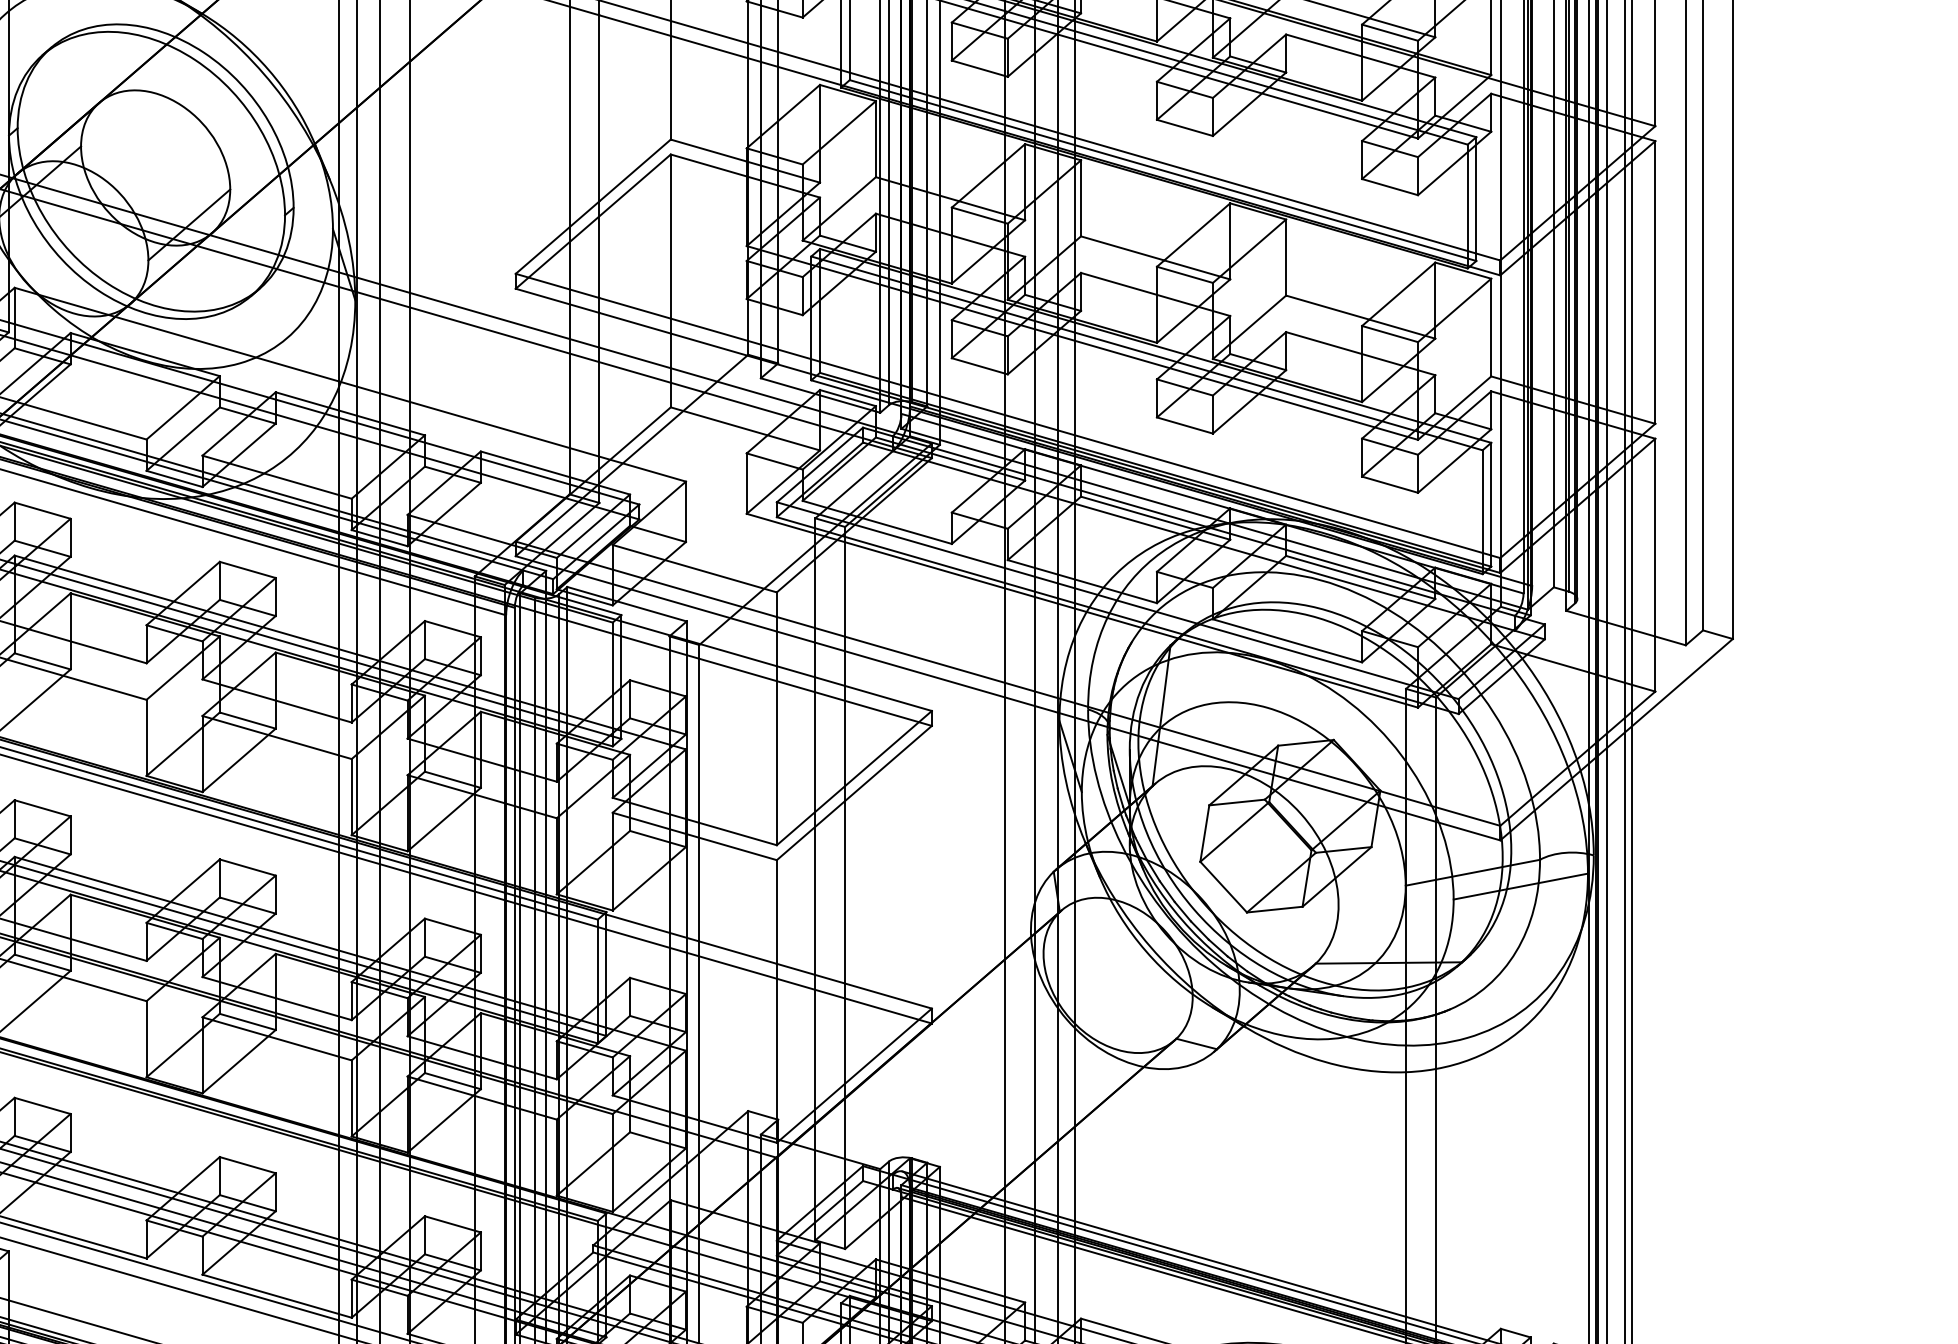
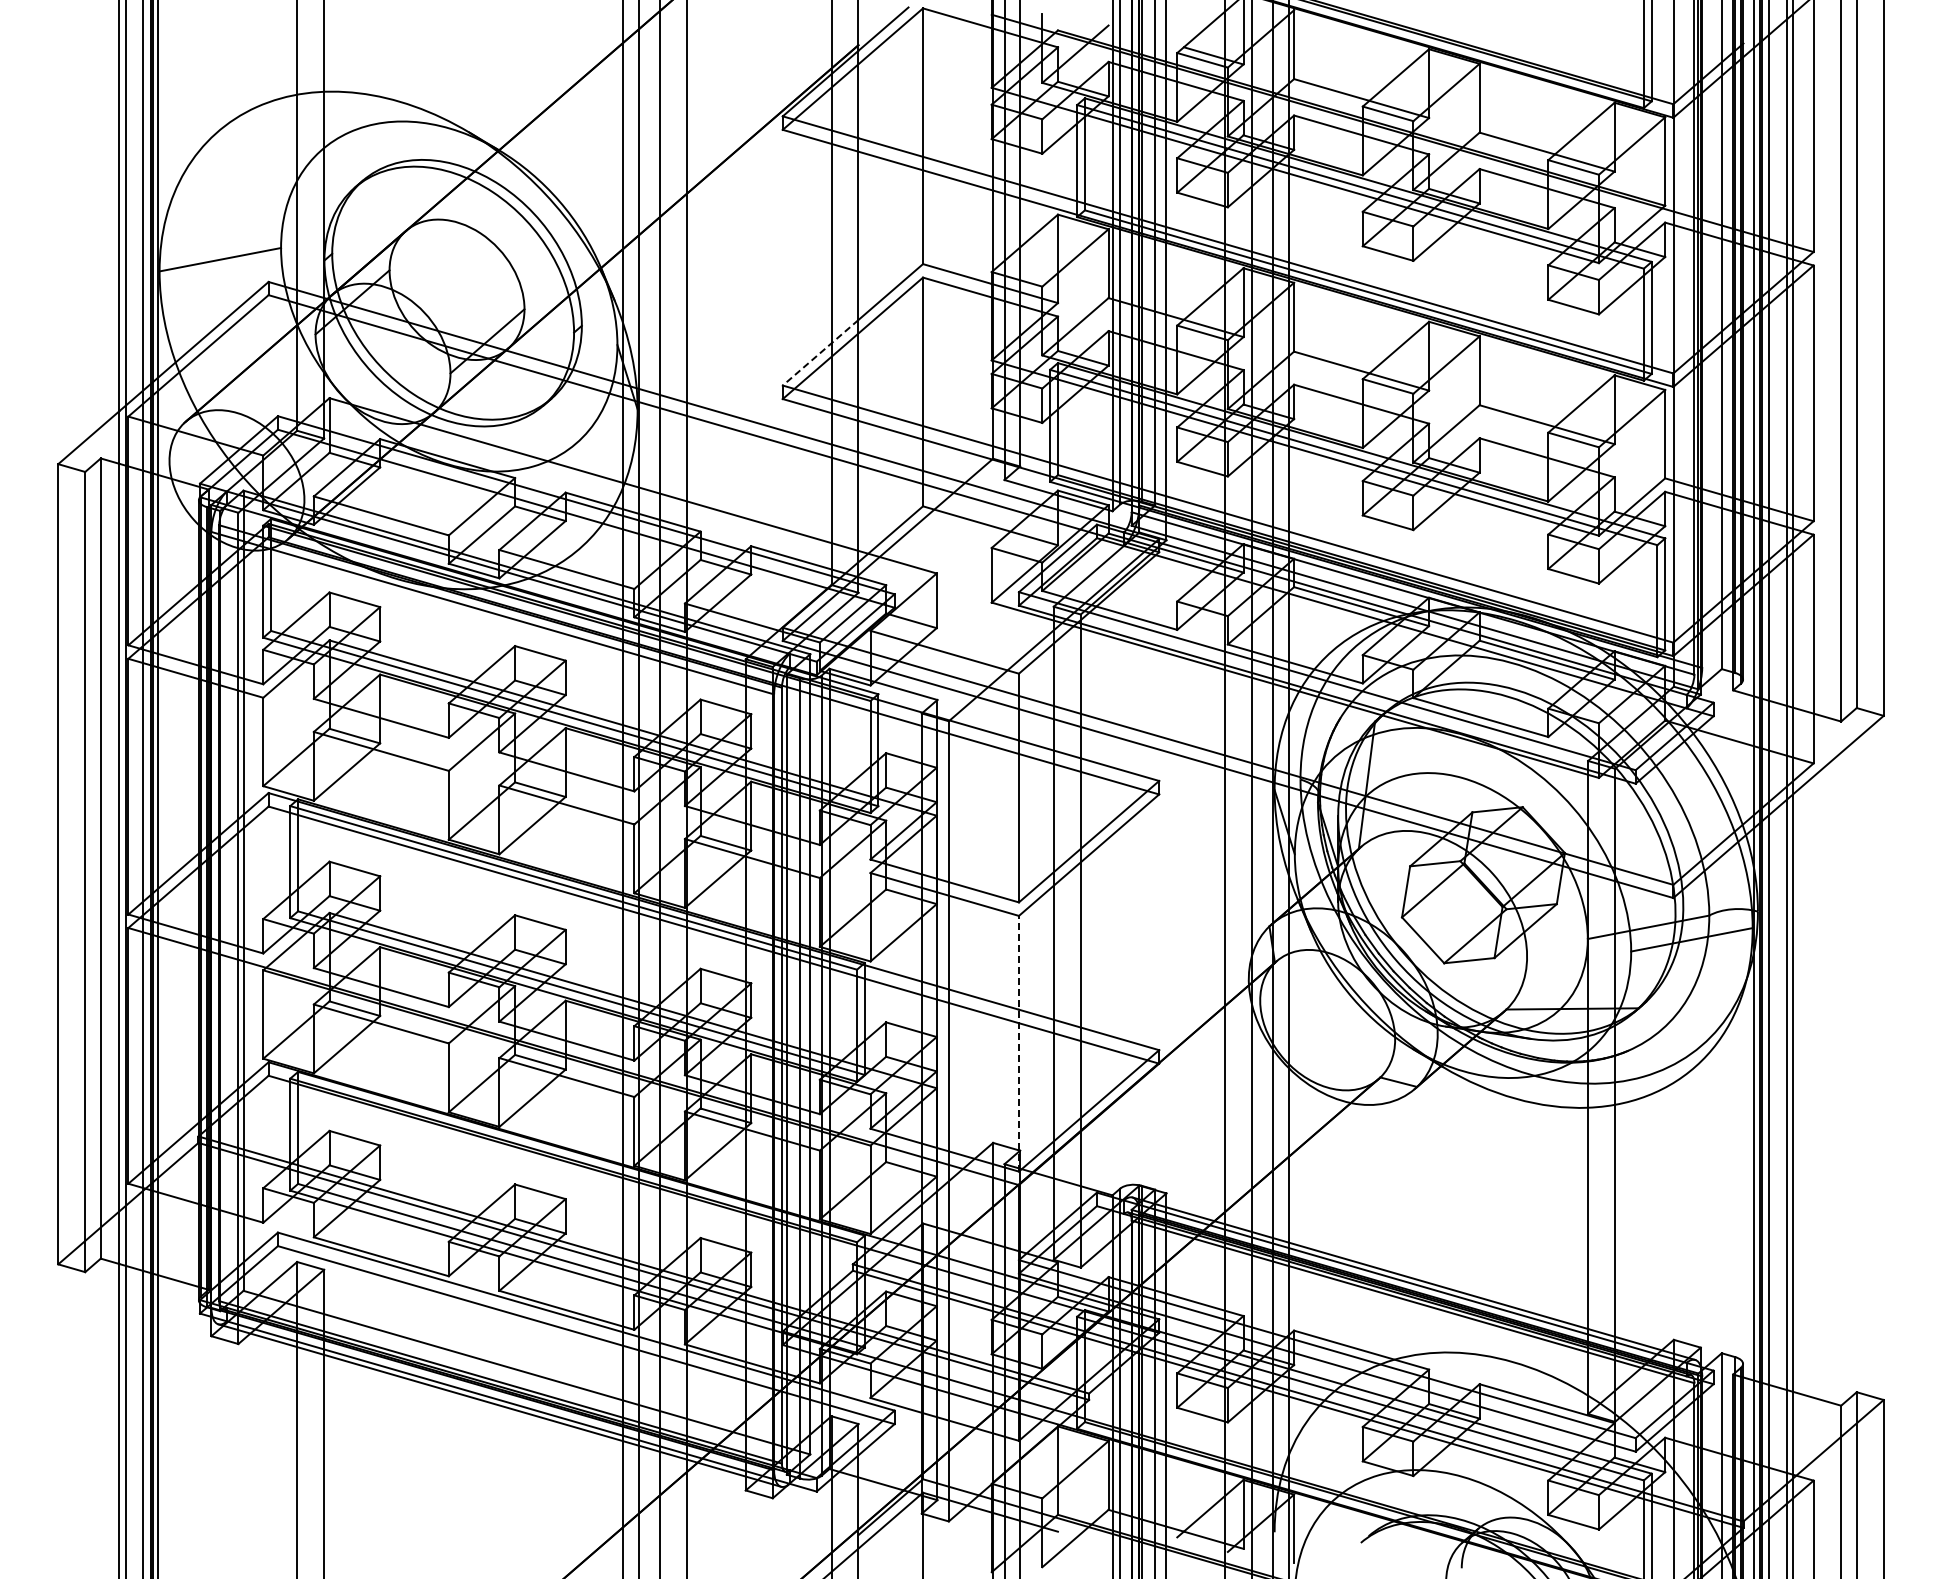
line: (557, 238) -> (820, 353), solid -> dashed
line: (776, 1001) -> (1018, 1043), solid -> dashed

